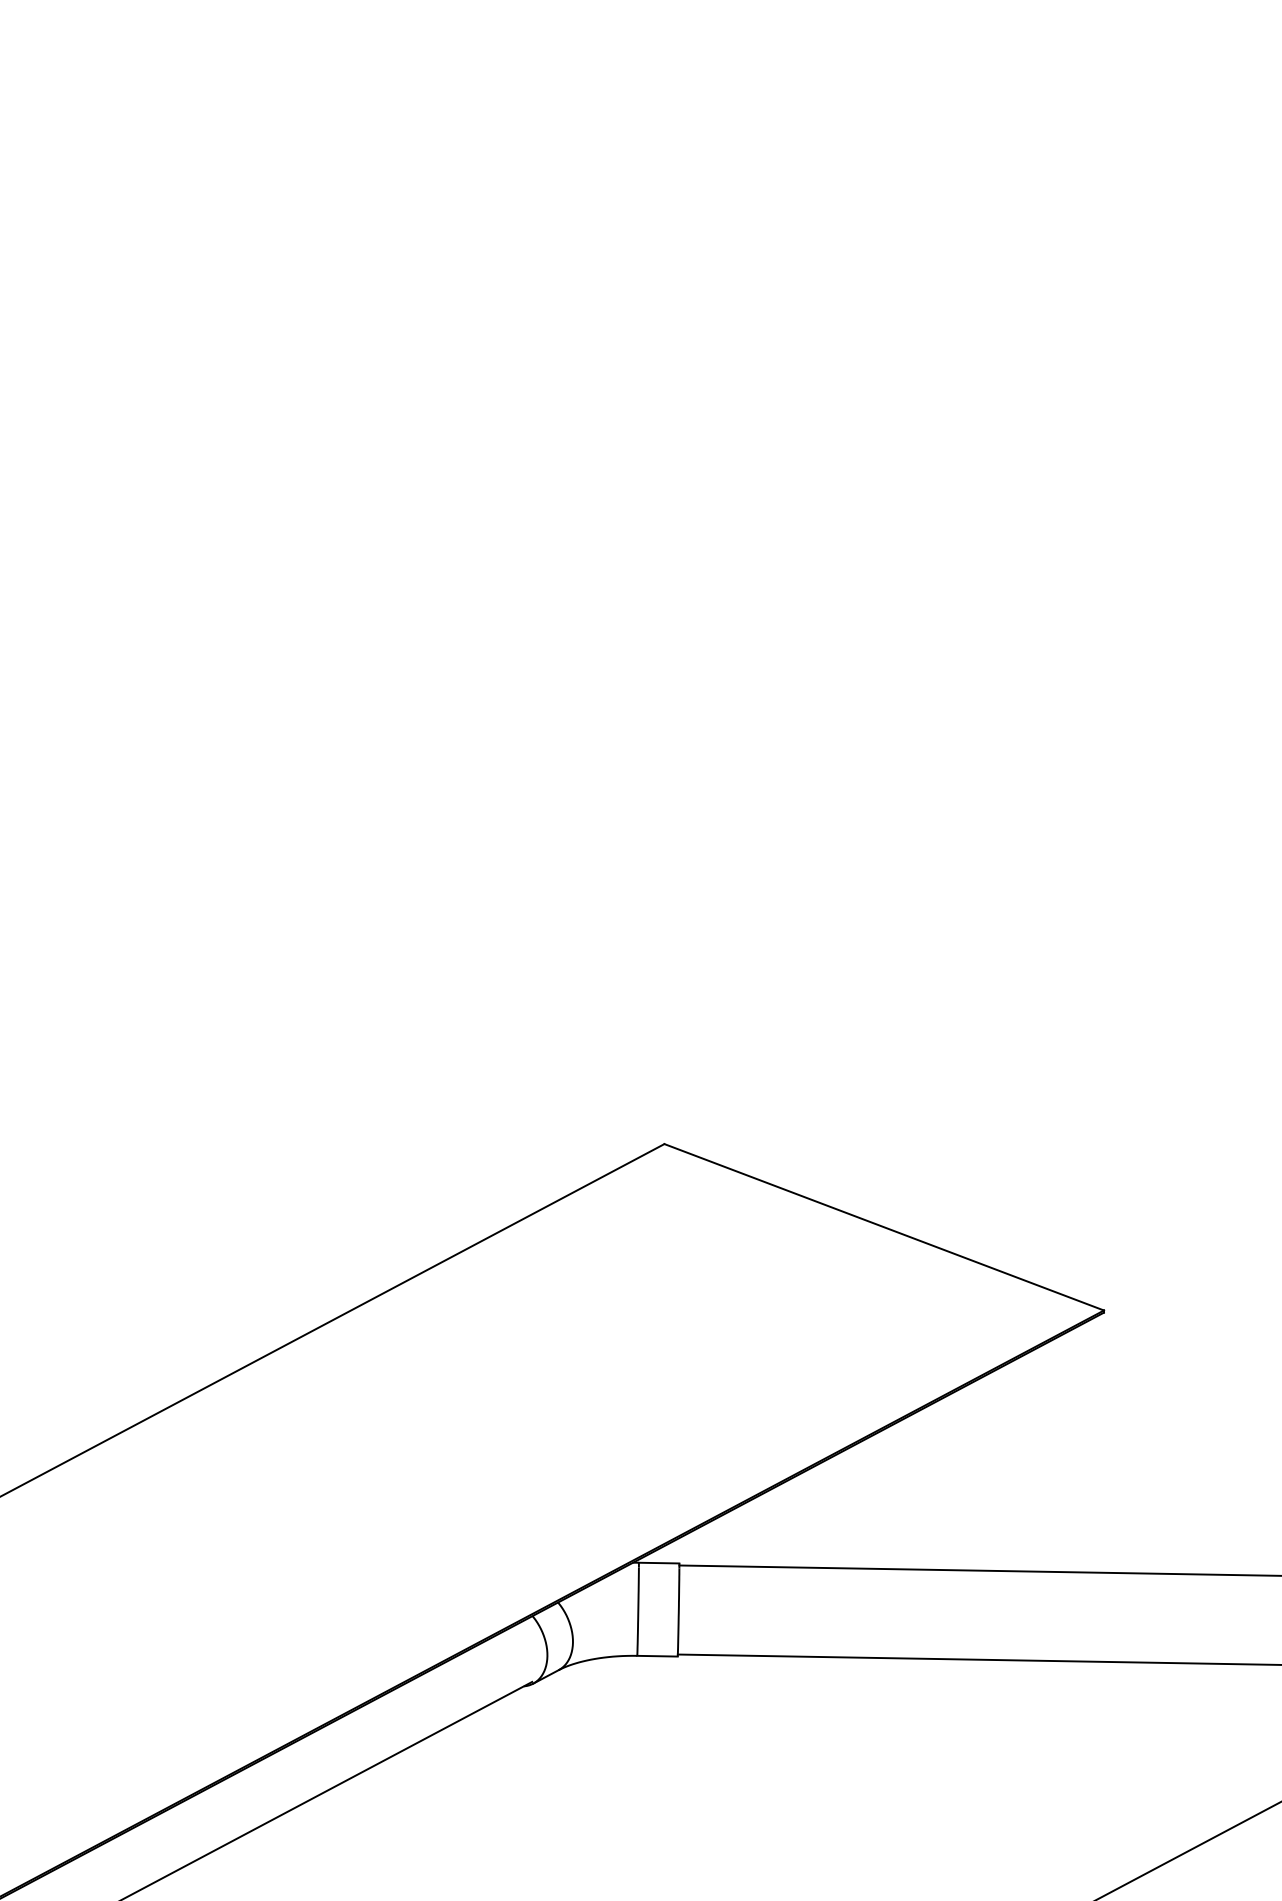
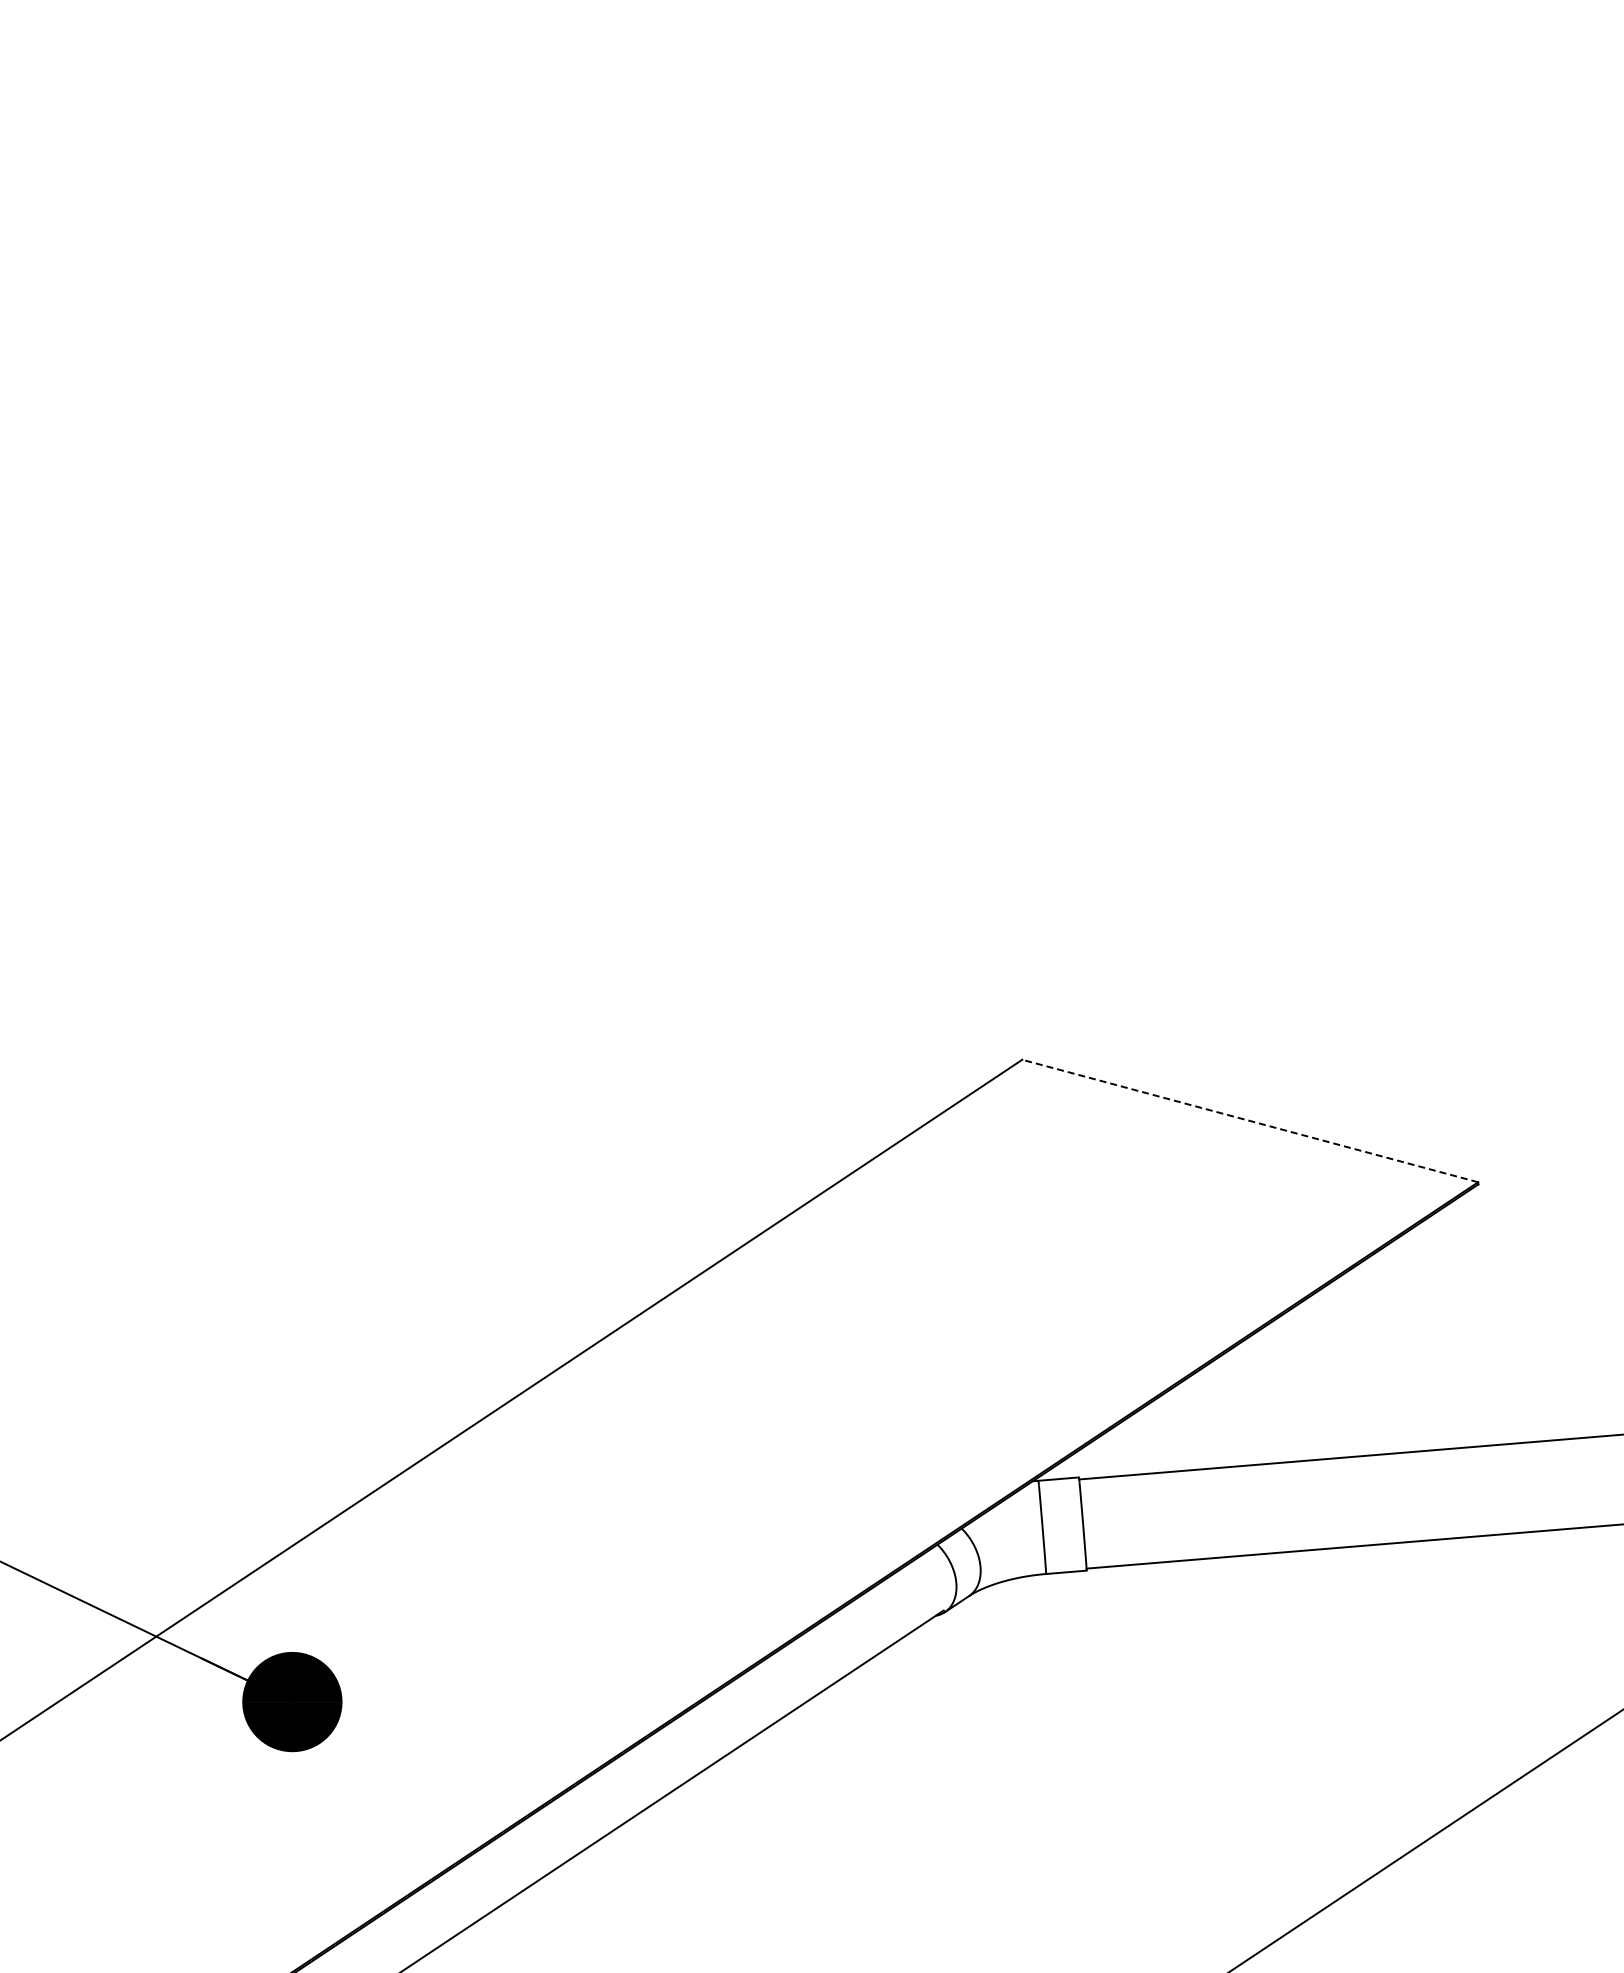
line: (883, 1226) -> (1249, 1120), solid -> dashed

